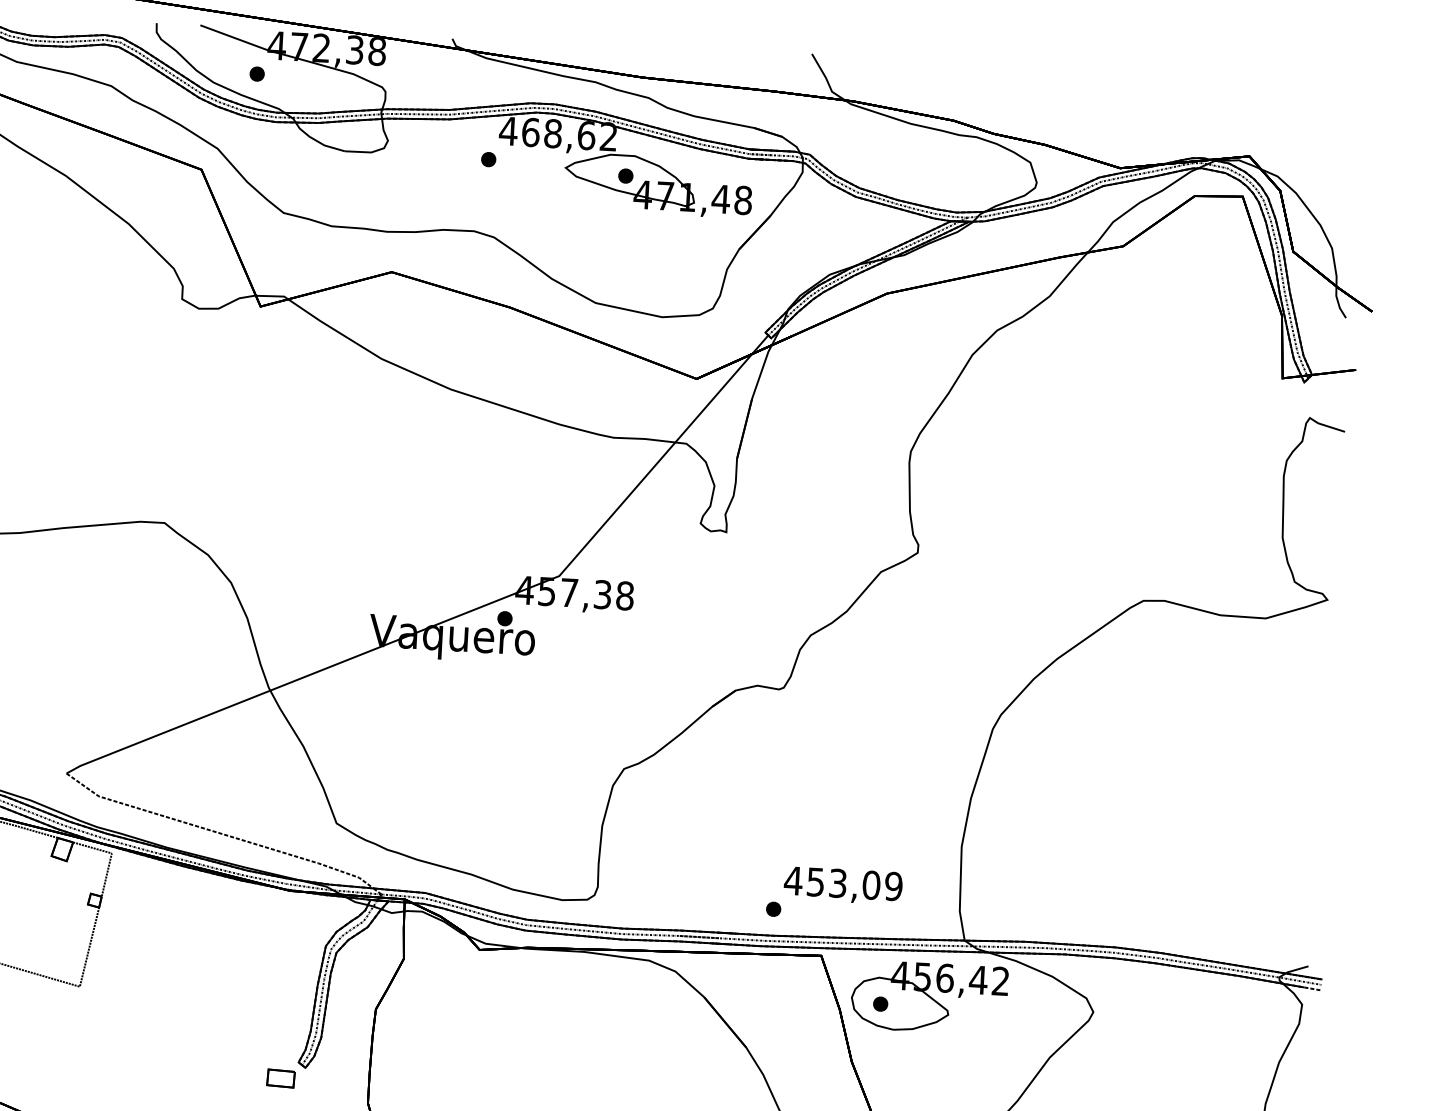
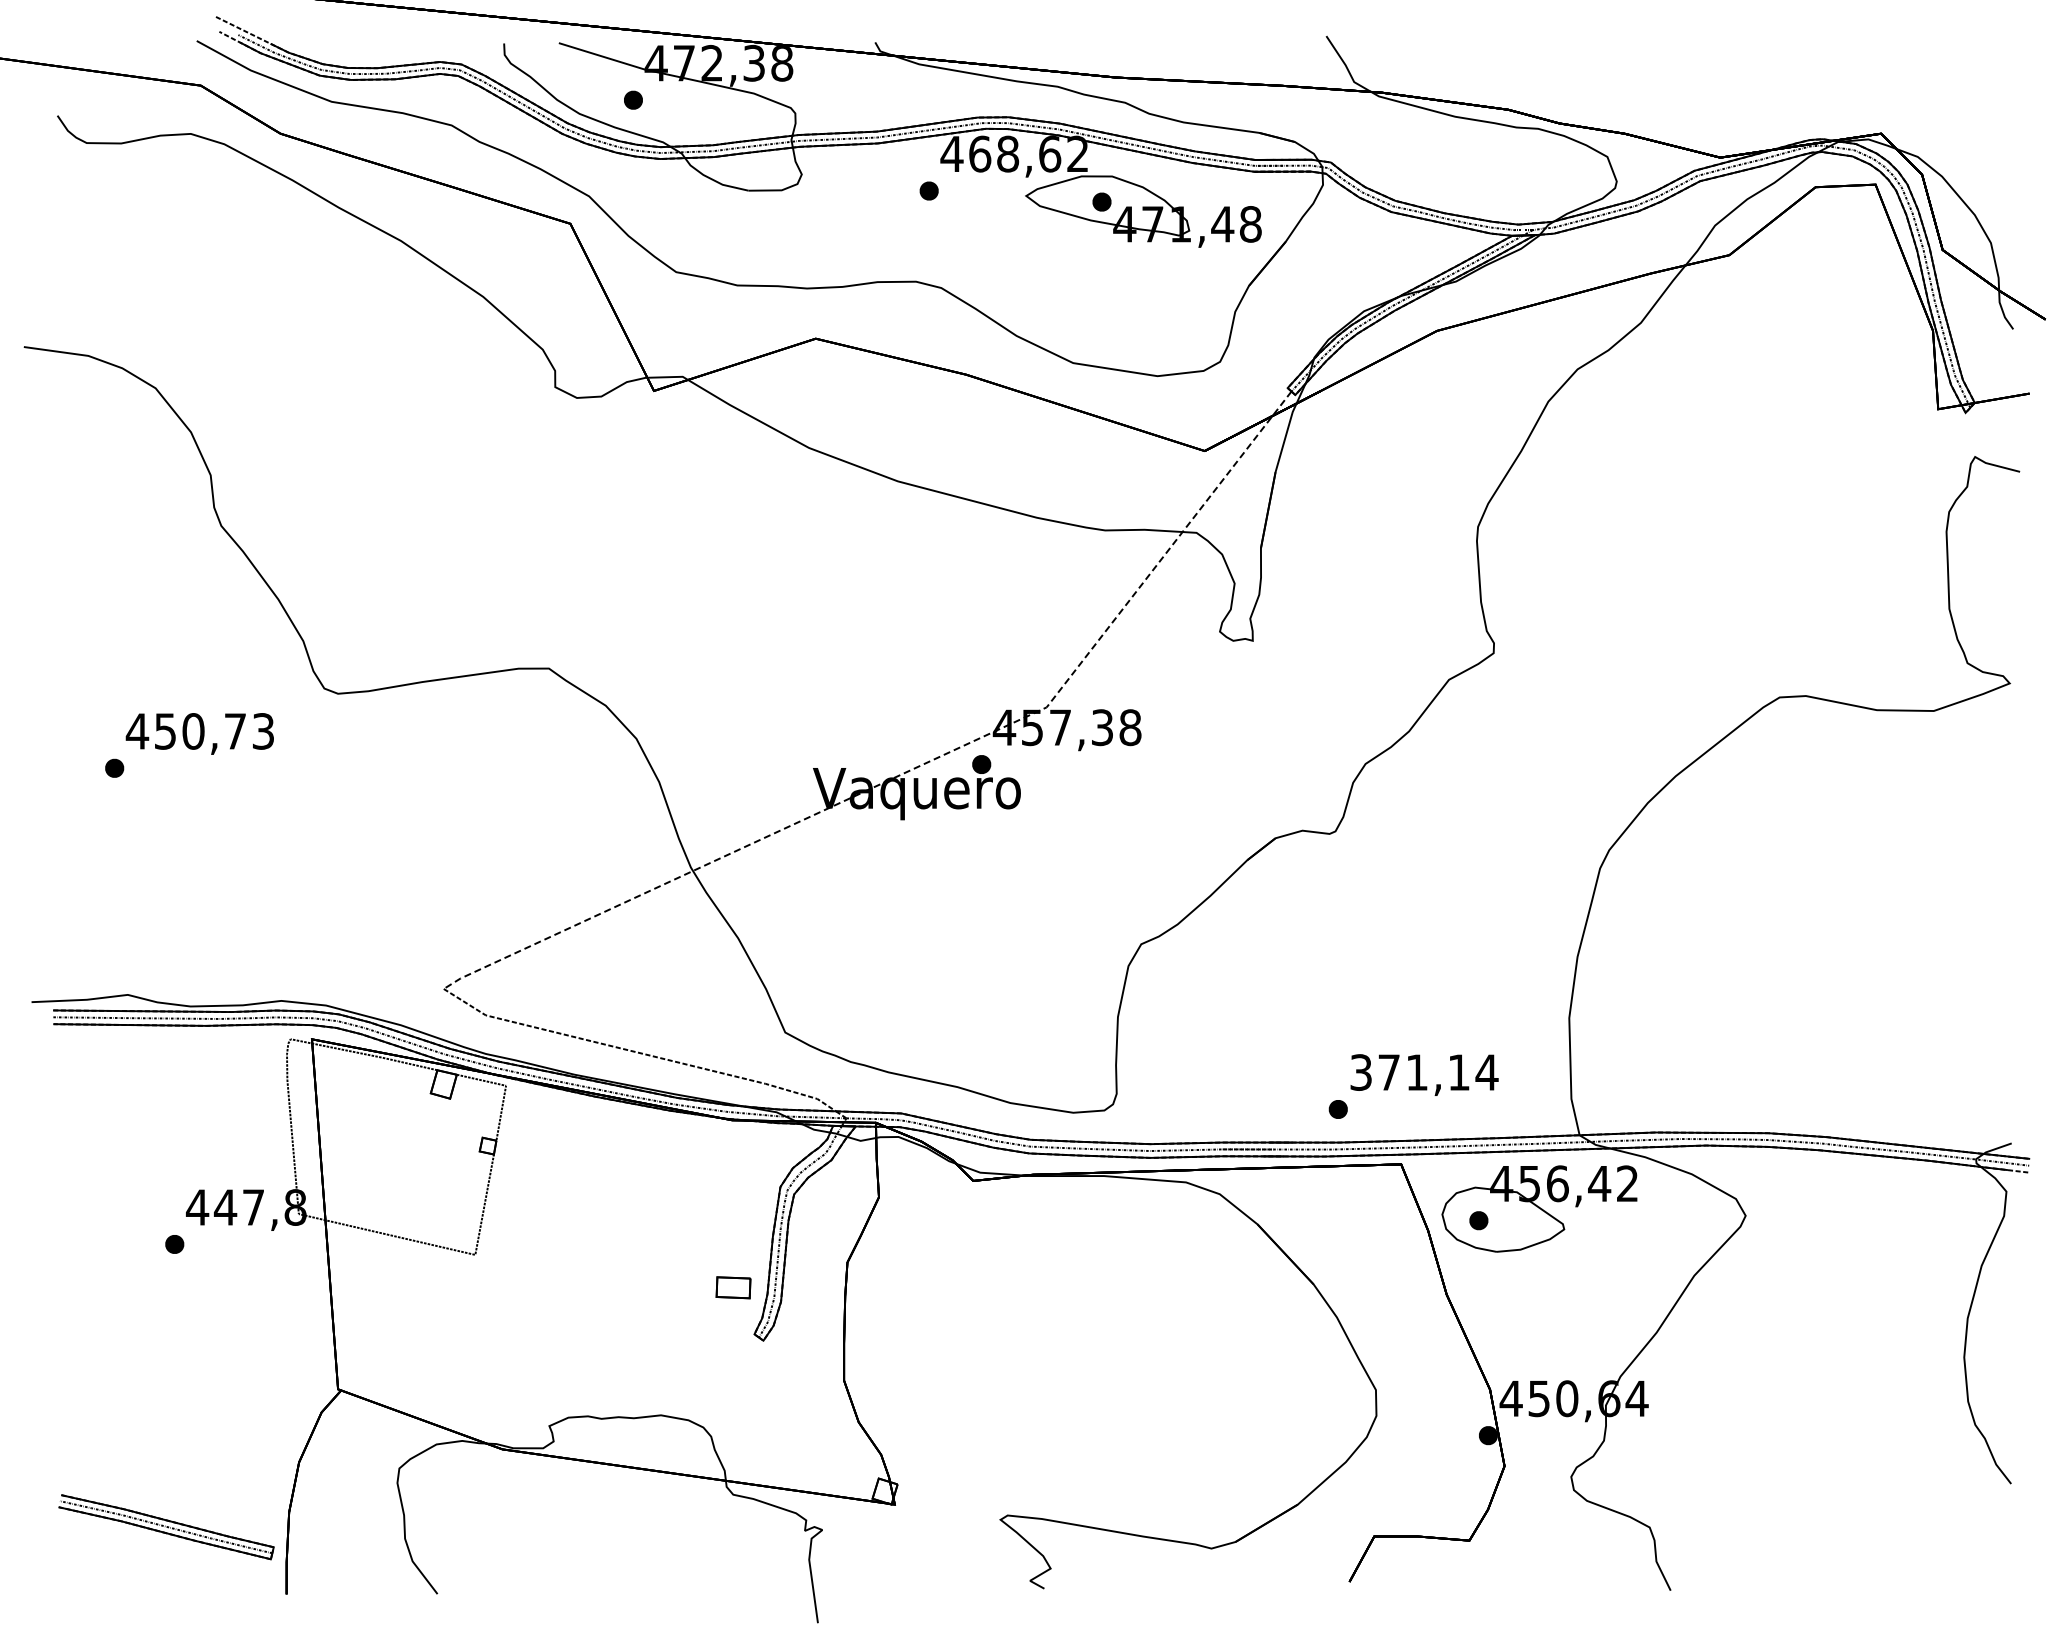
line: (461, 615) -> (926, 763), solid -> dashed
text: (843, 883) -> (1423, 1072), 453,09 -> 371,14
part: (281, 1078) -> (733, 1287), moved

